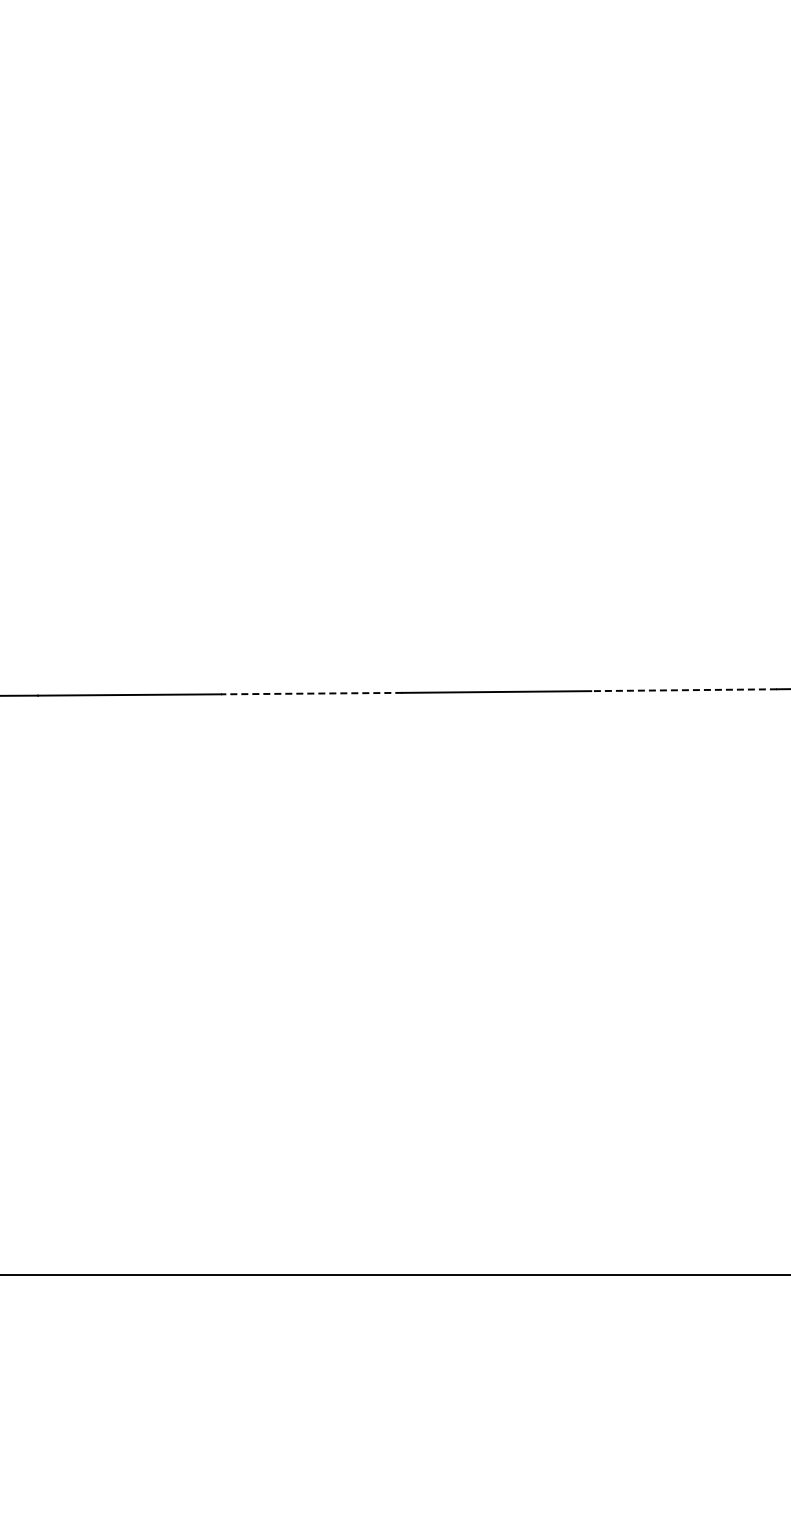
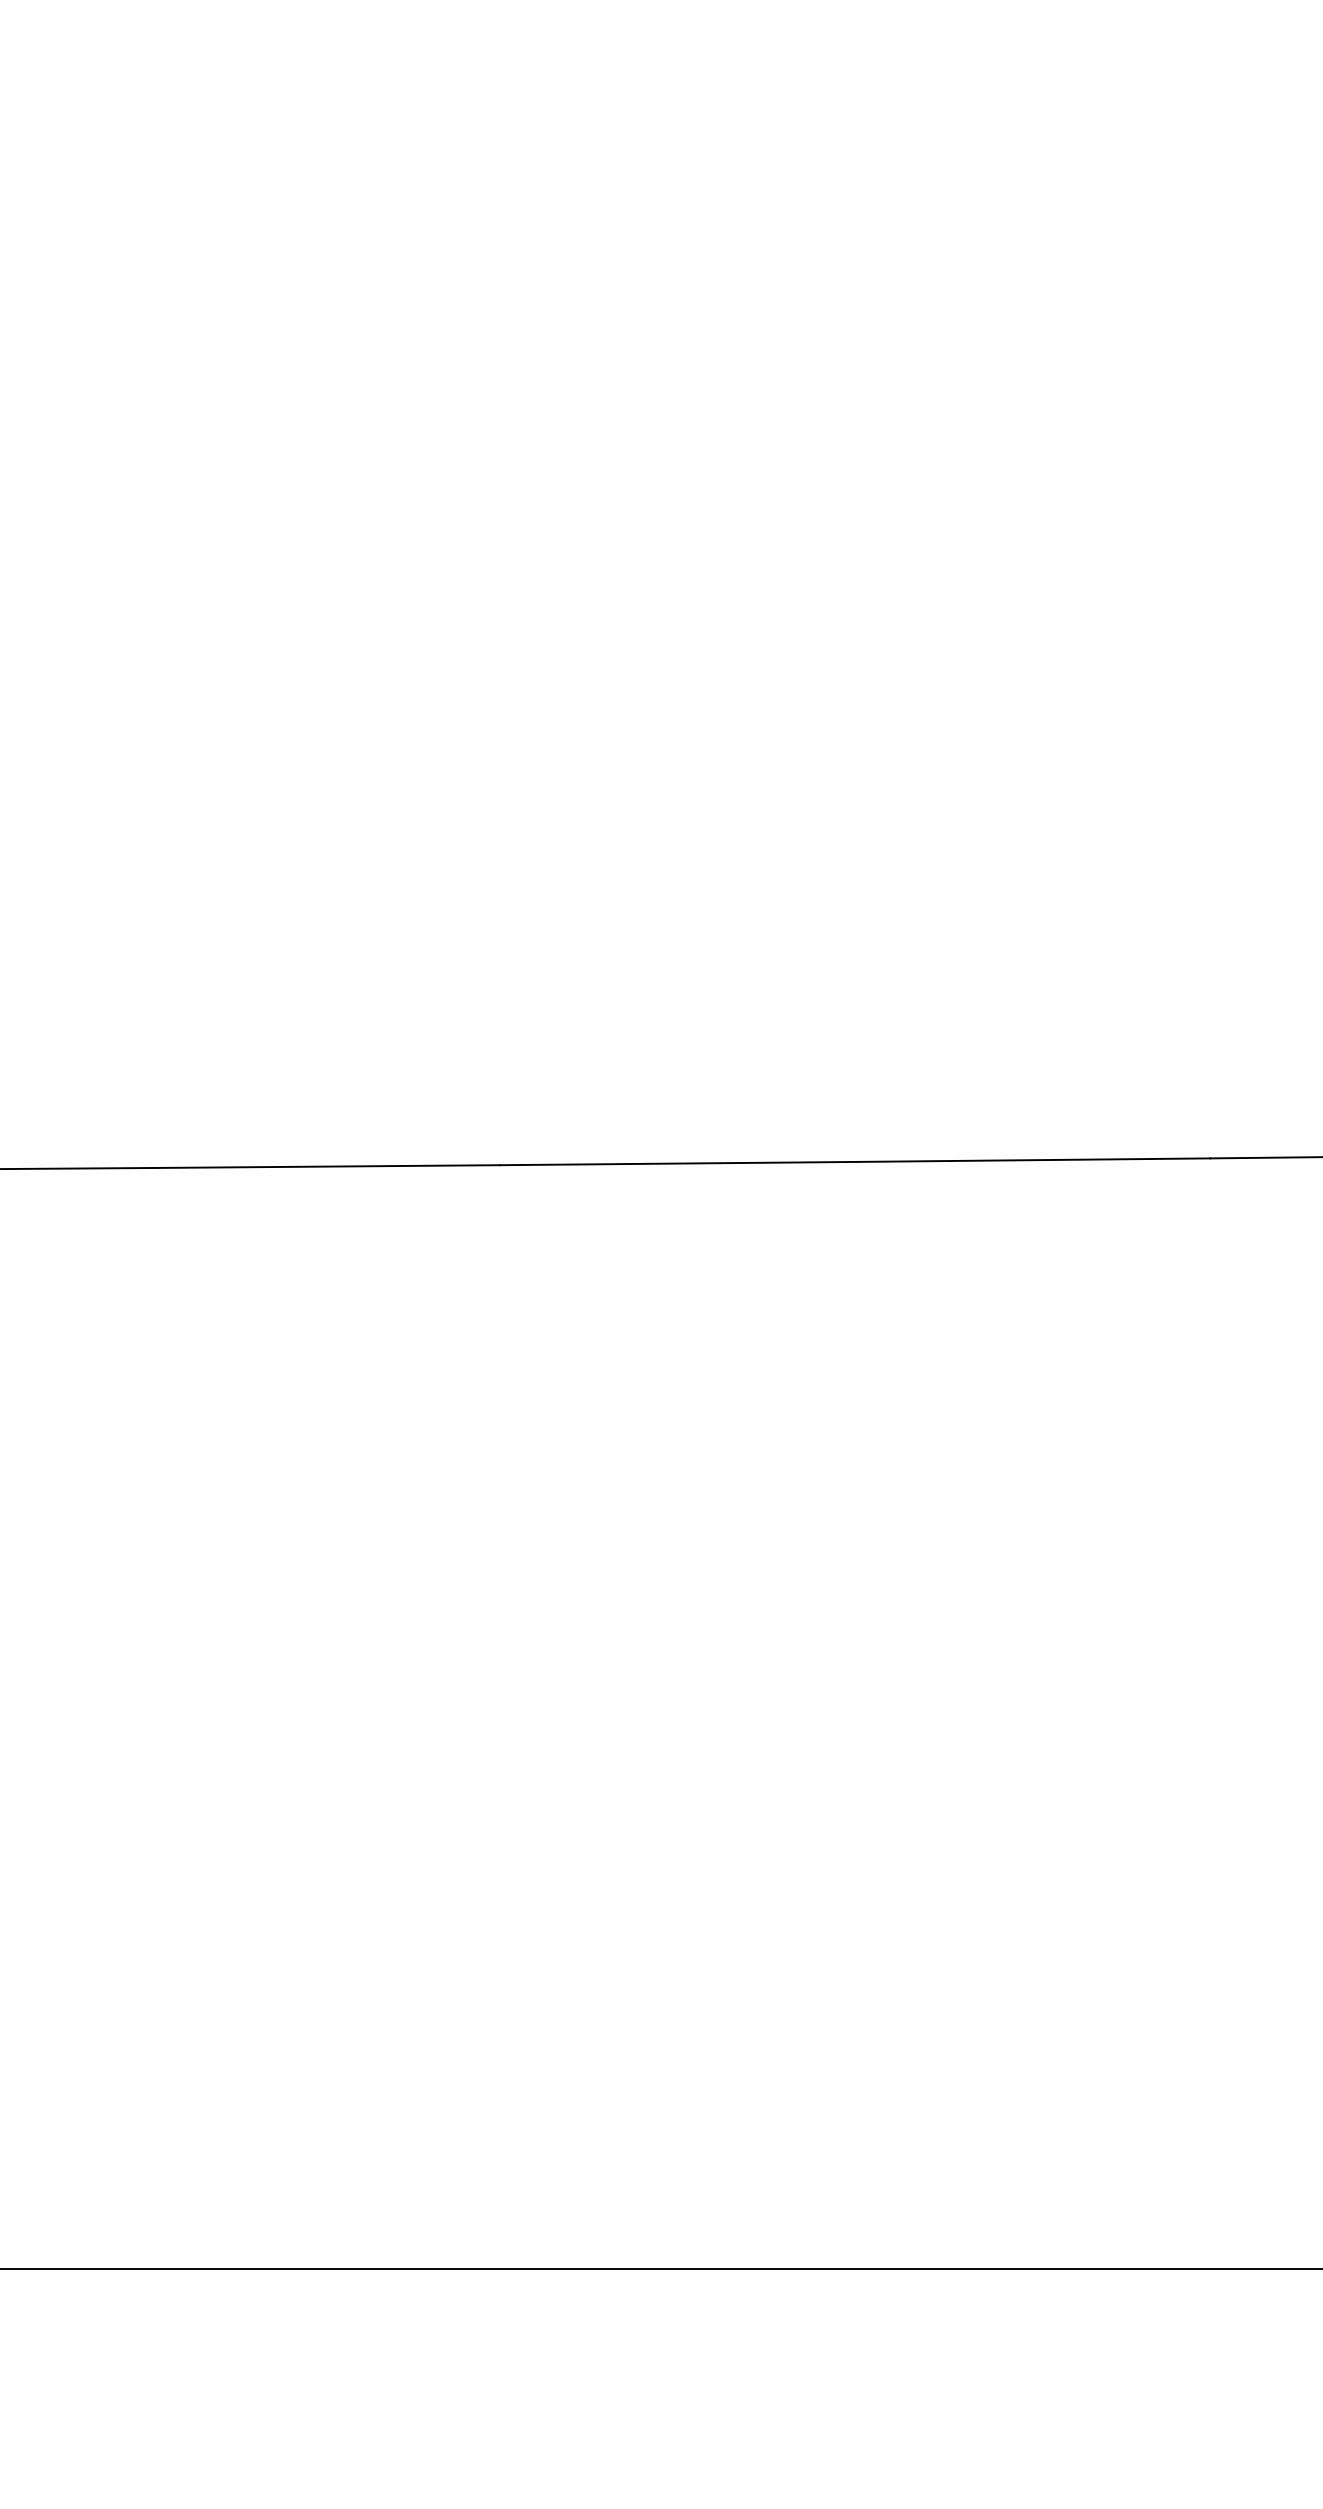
line: (684, 690) -> (1035, 1160), dashed -> solid
line: (311, 693) -> (328, 1166), dashed -> solid

